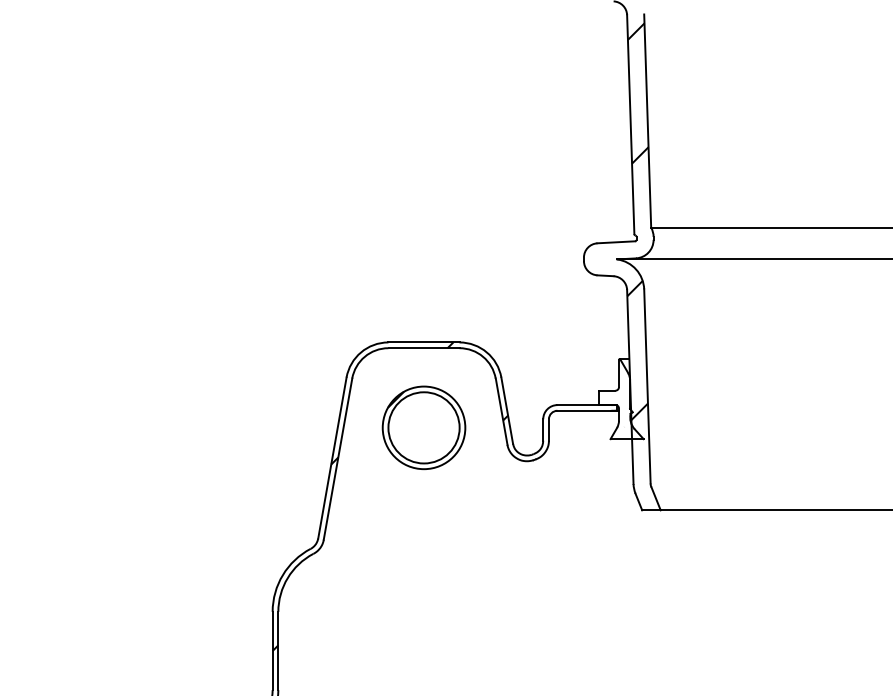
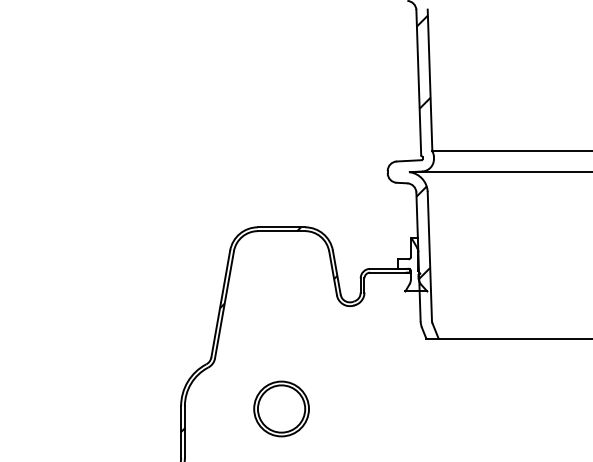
part: (423, 427) -> (281, 408), moved

